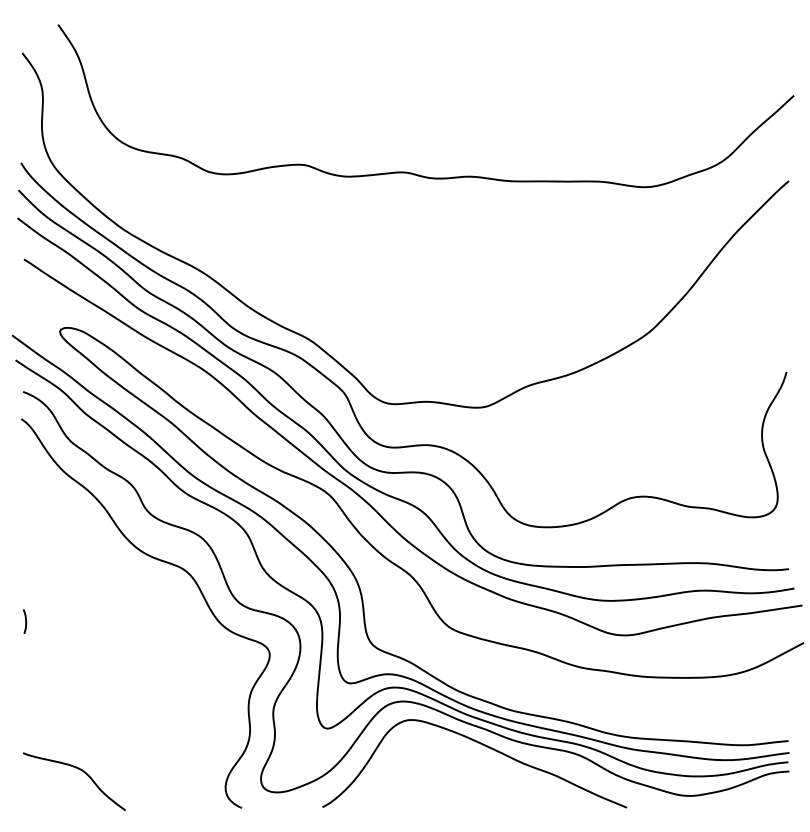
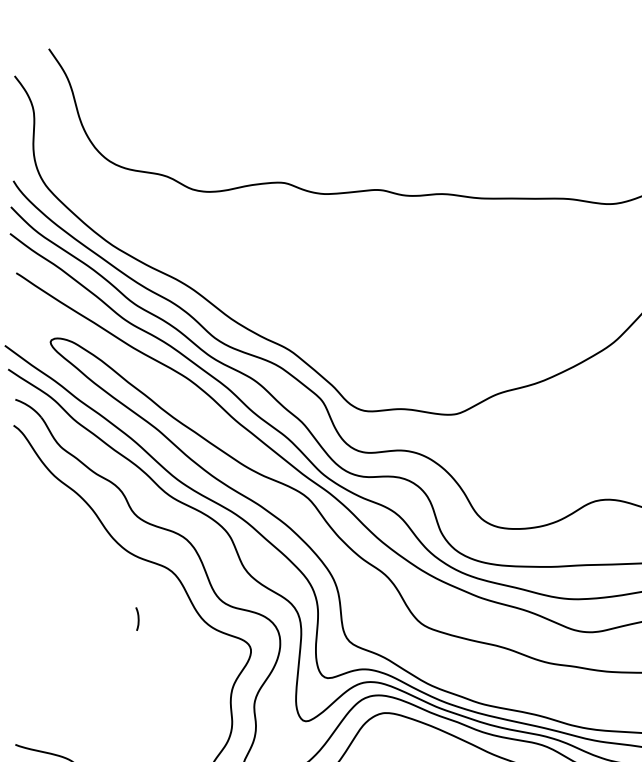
curve: (25, 621) -> (138, 618), moved

